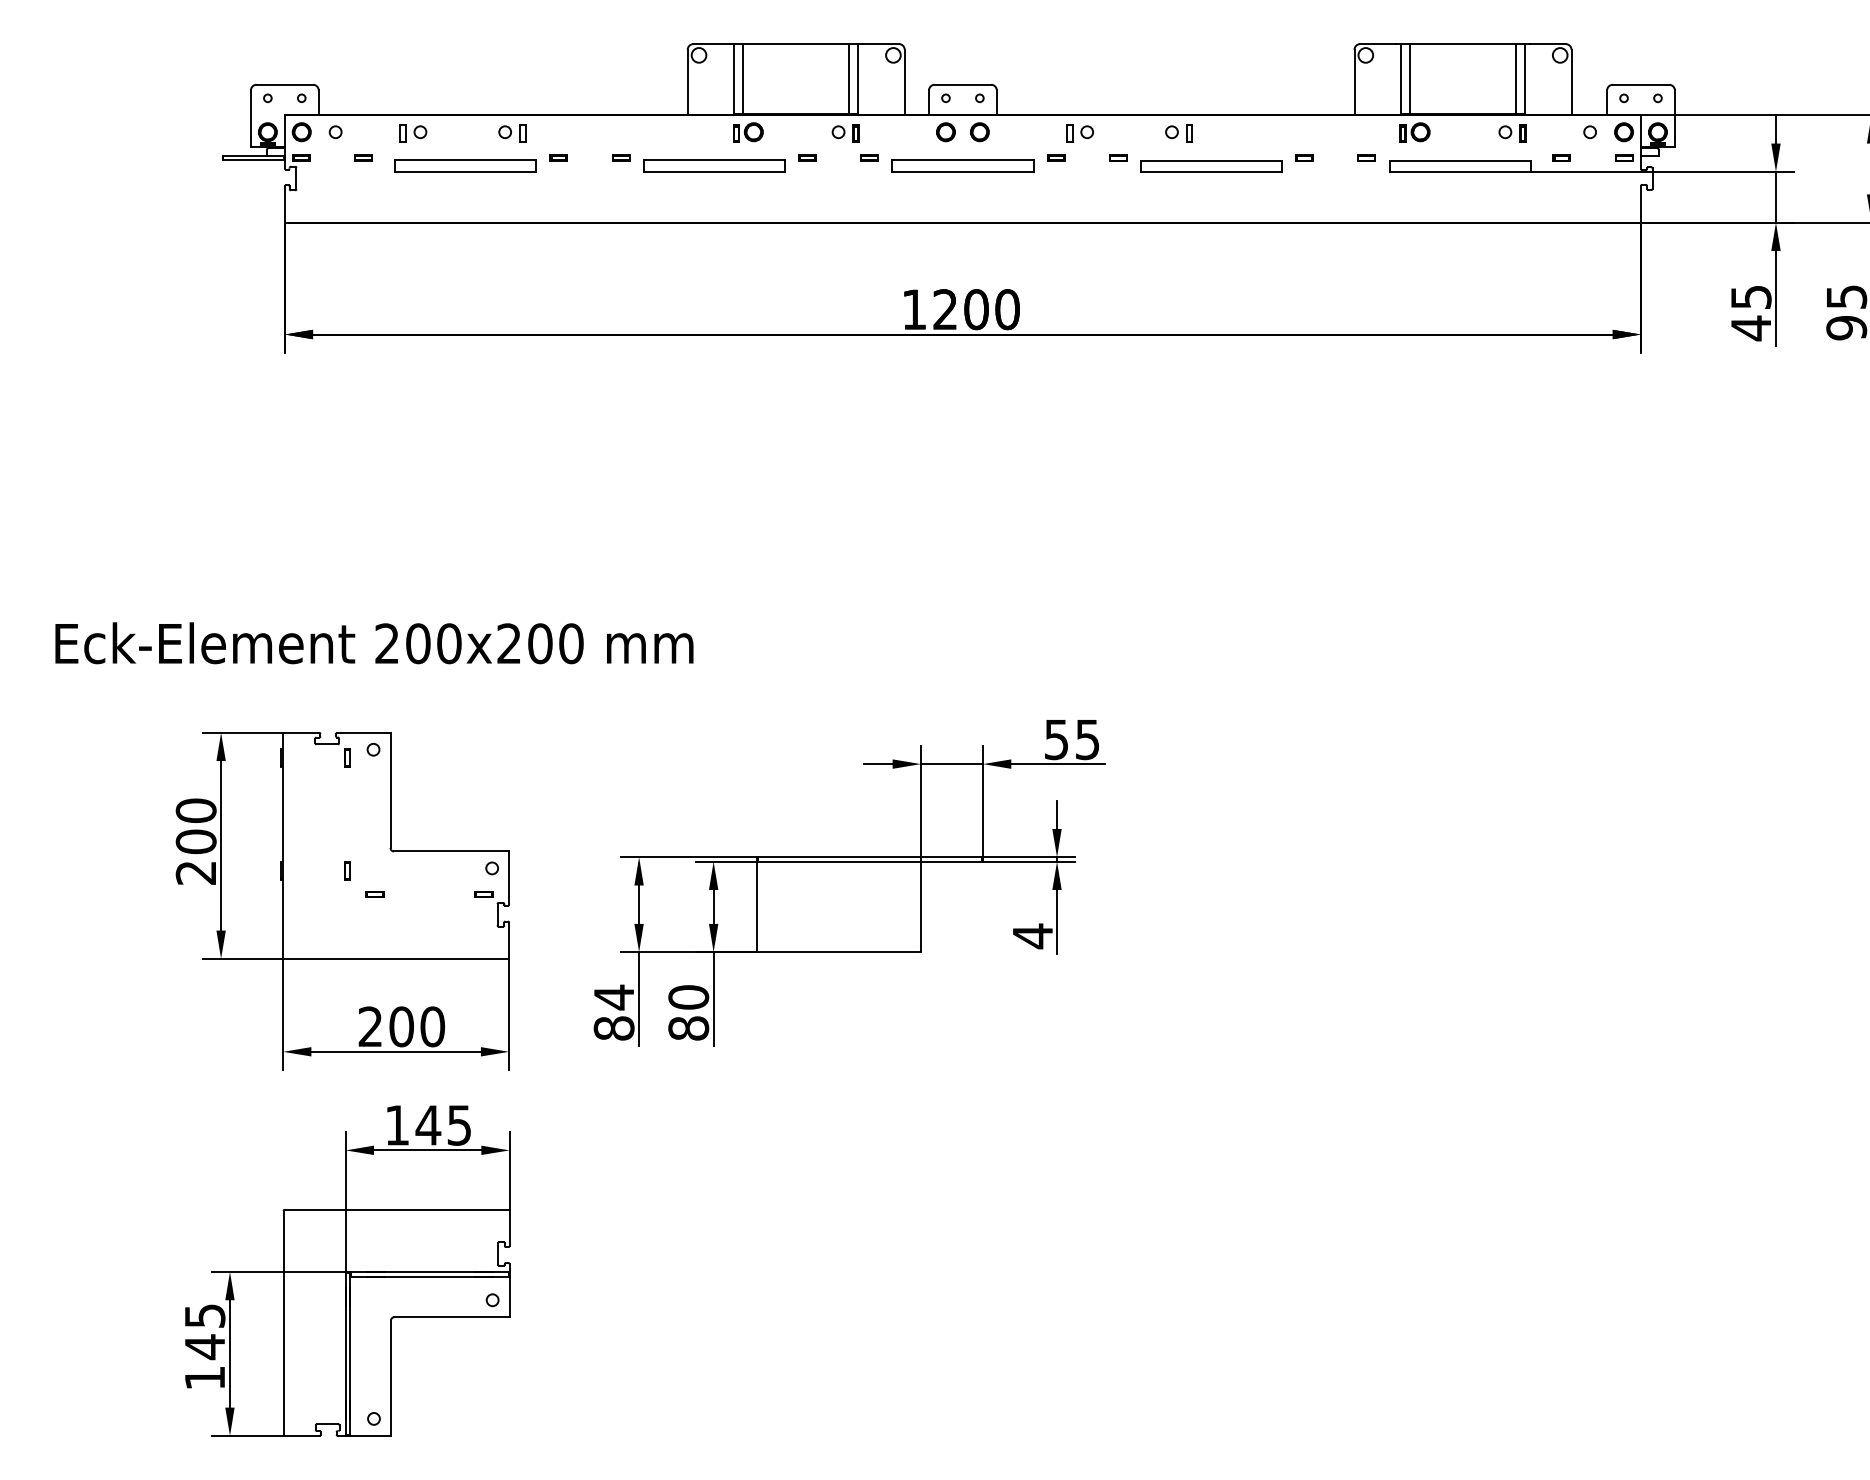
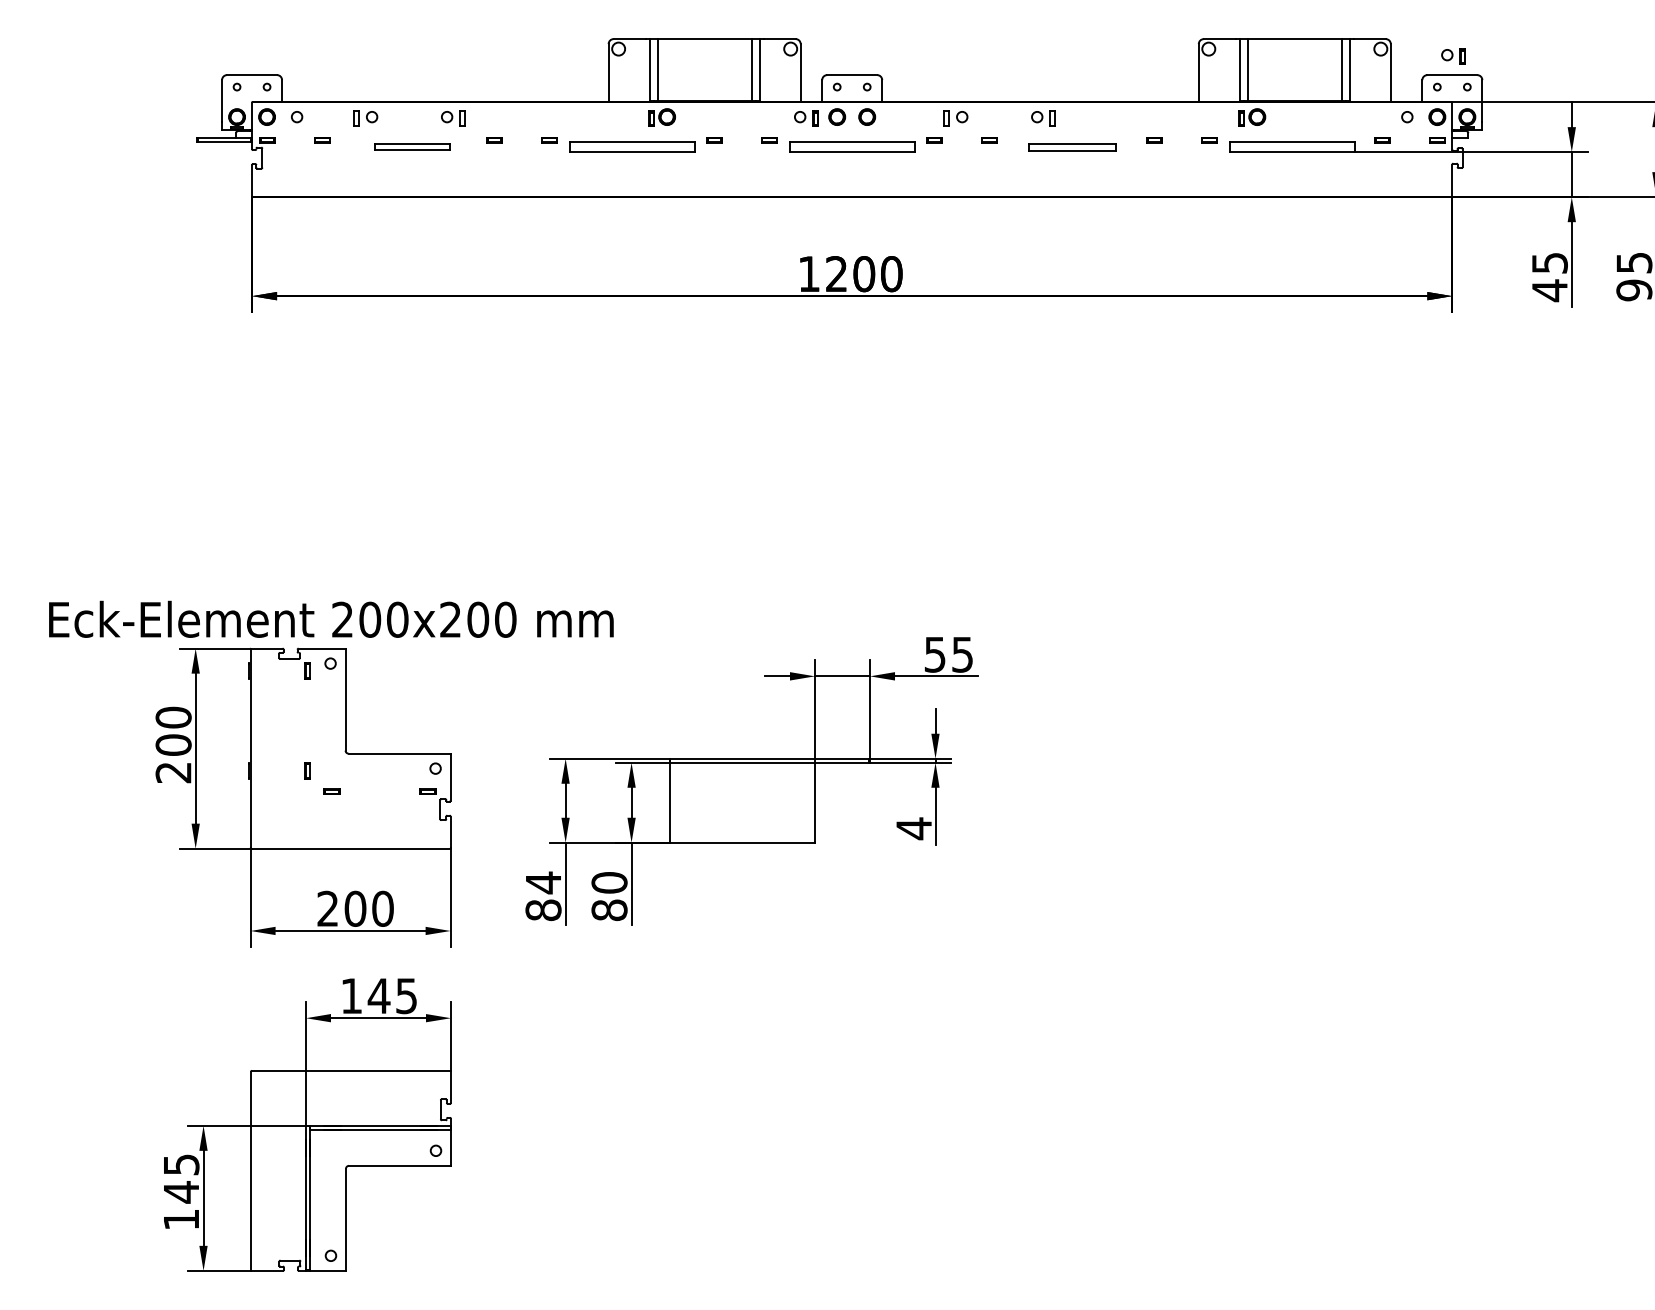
part: (845, 133) -> (806, 118), moved
part: (1512, 133) -> (1453, 56), moved
part: (466, 165) -> (412, 146), size x0.6
part: (1211, 165) -> (1072, 146), size x0.7
text: (374, 642) -> (331, 618), moved

